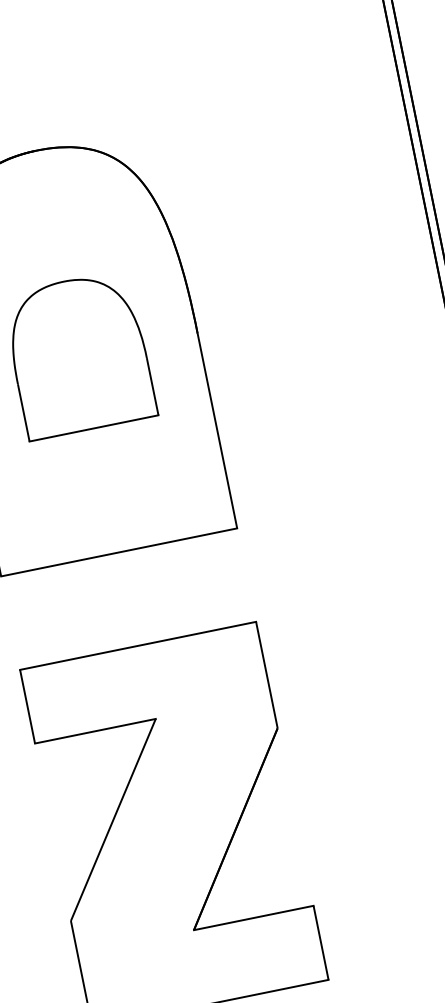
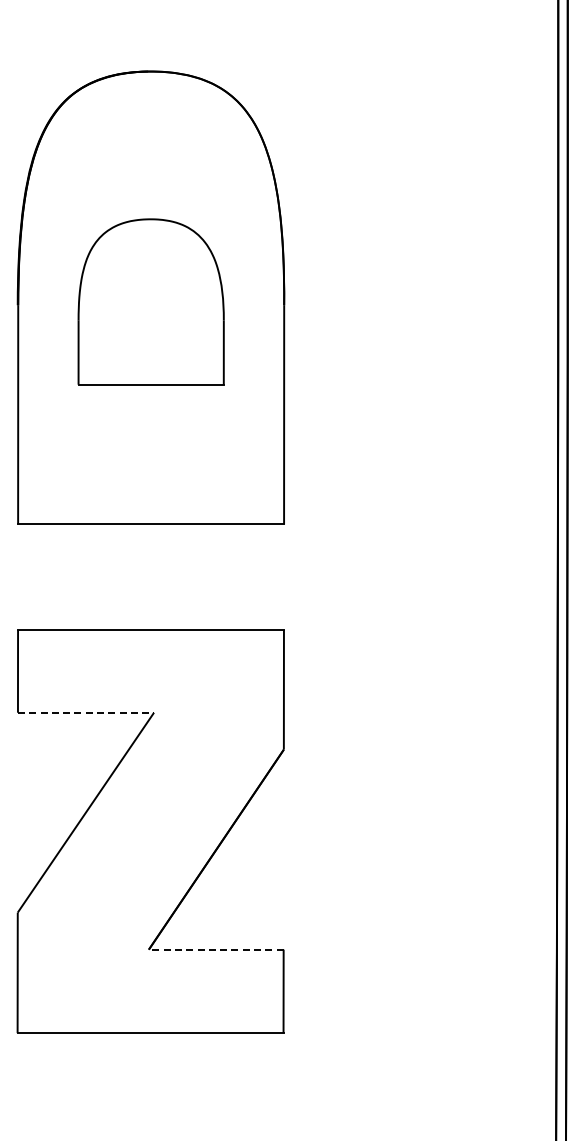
line: (95, 730) -> (86, 712), solid -> dashed
line: (253, 917) -> (215, 949), solid -> dashed

